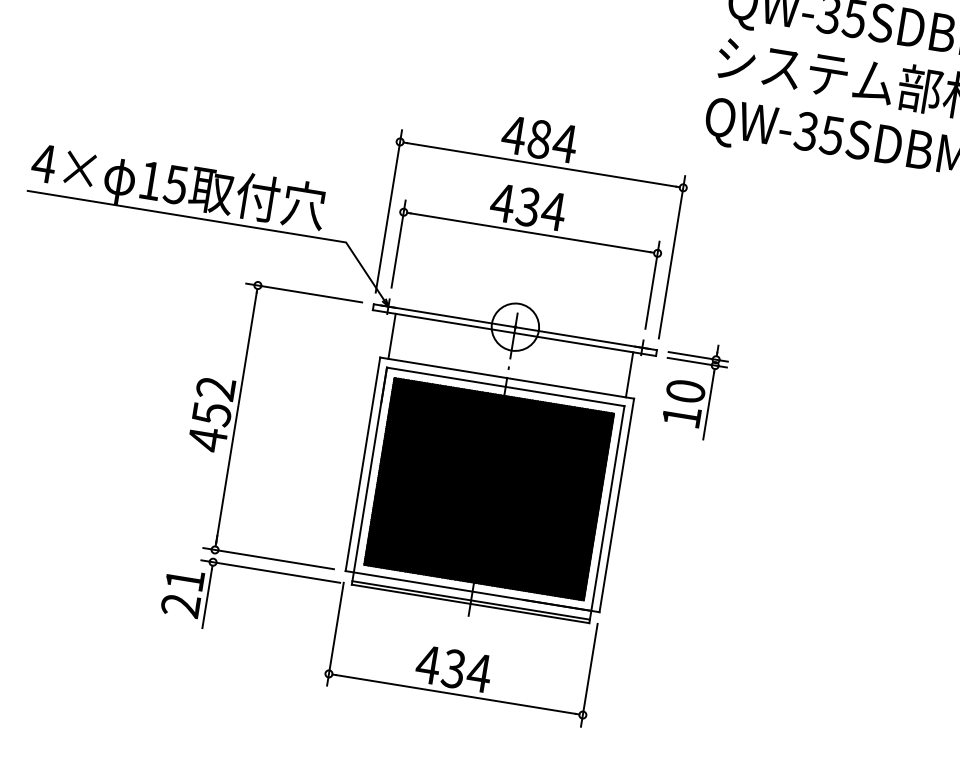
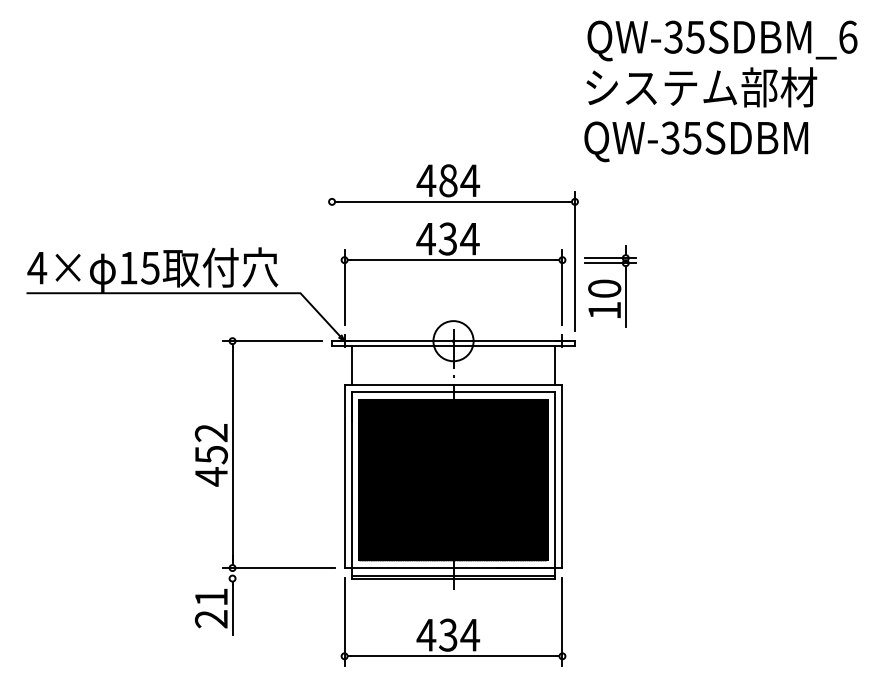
line: (389, 211) -> (332, 261), removed
part: (692, 389) -> (610, 286), moved
line: (270, 571) -> (281, 578), removed

